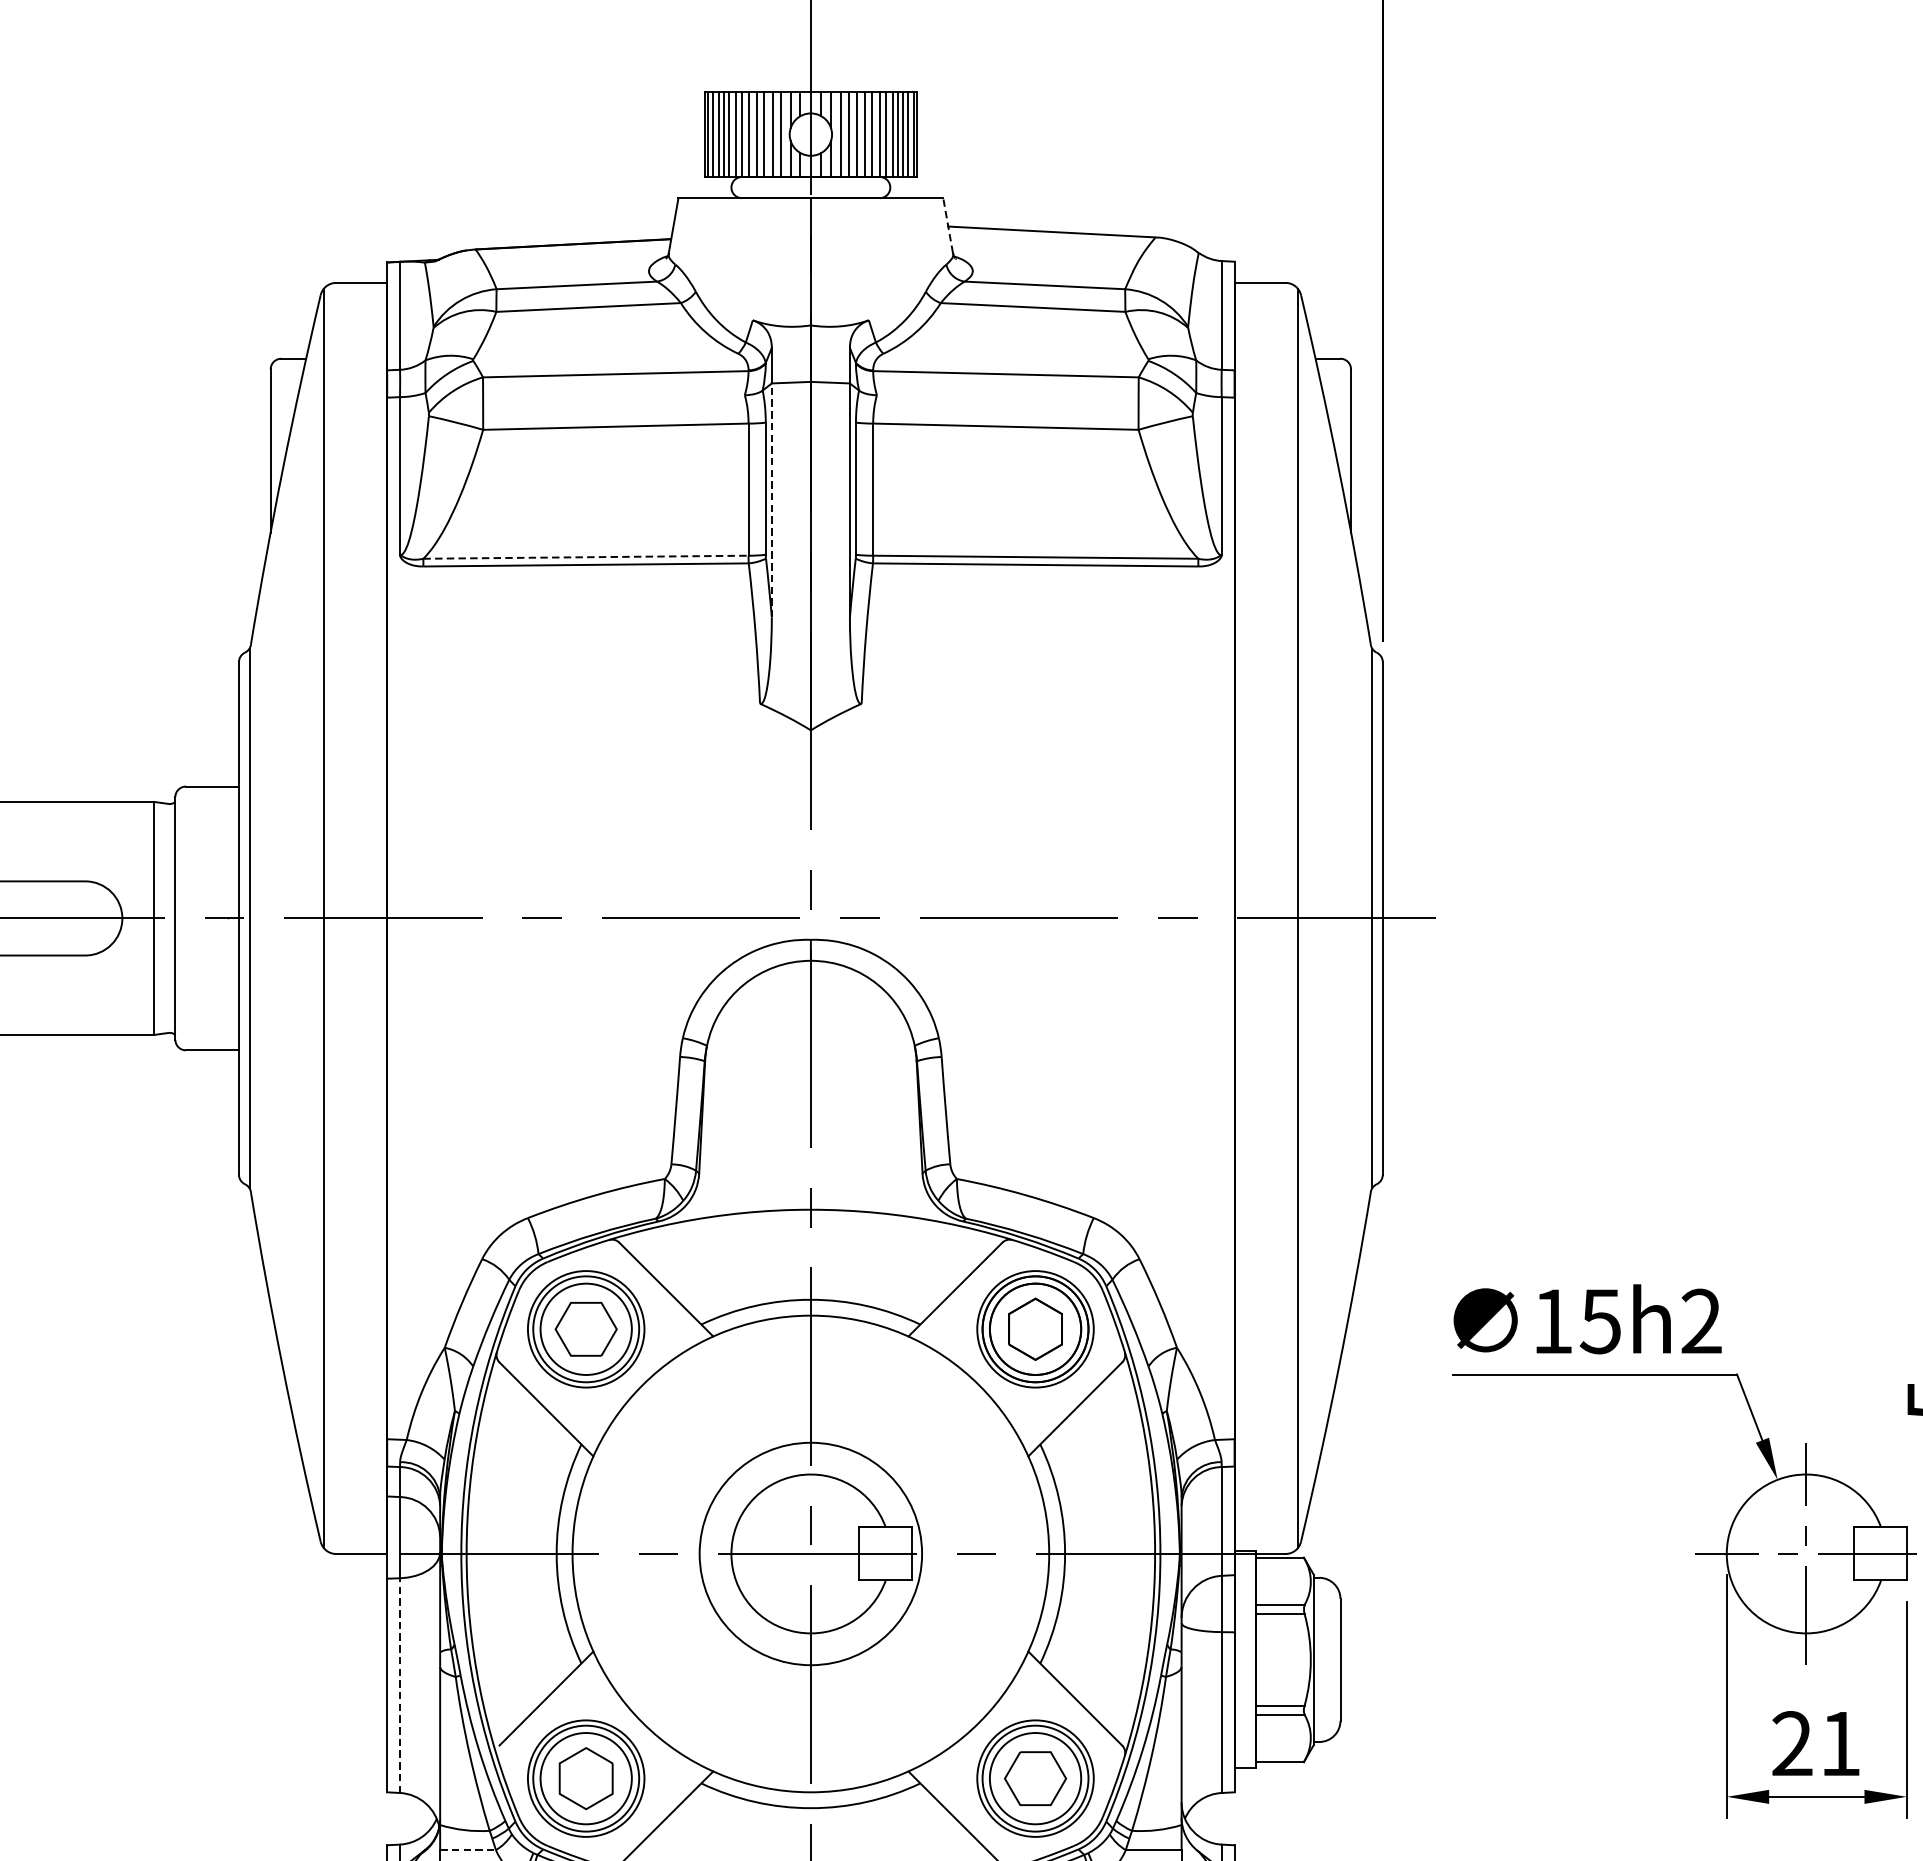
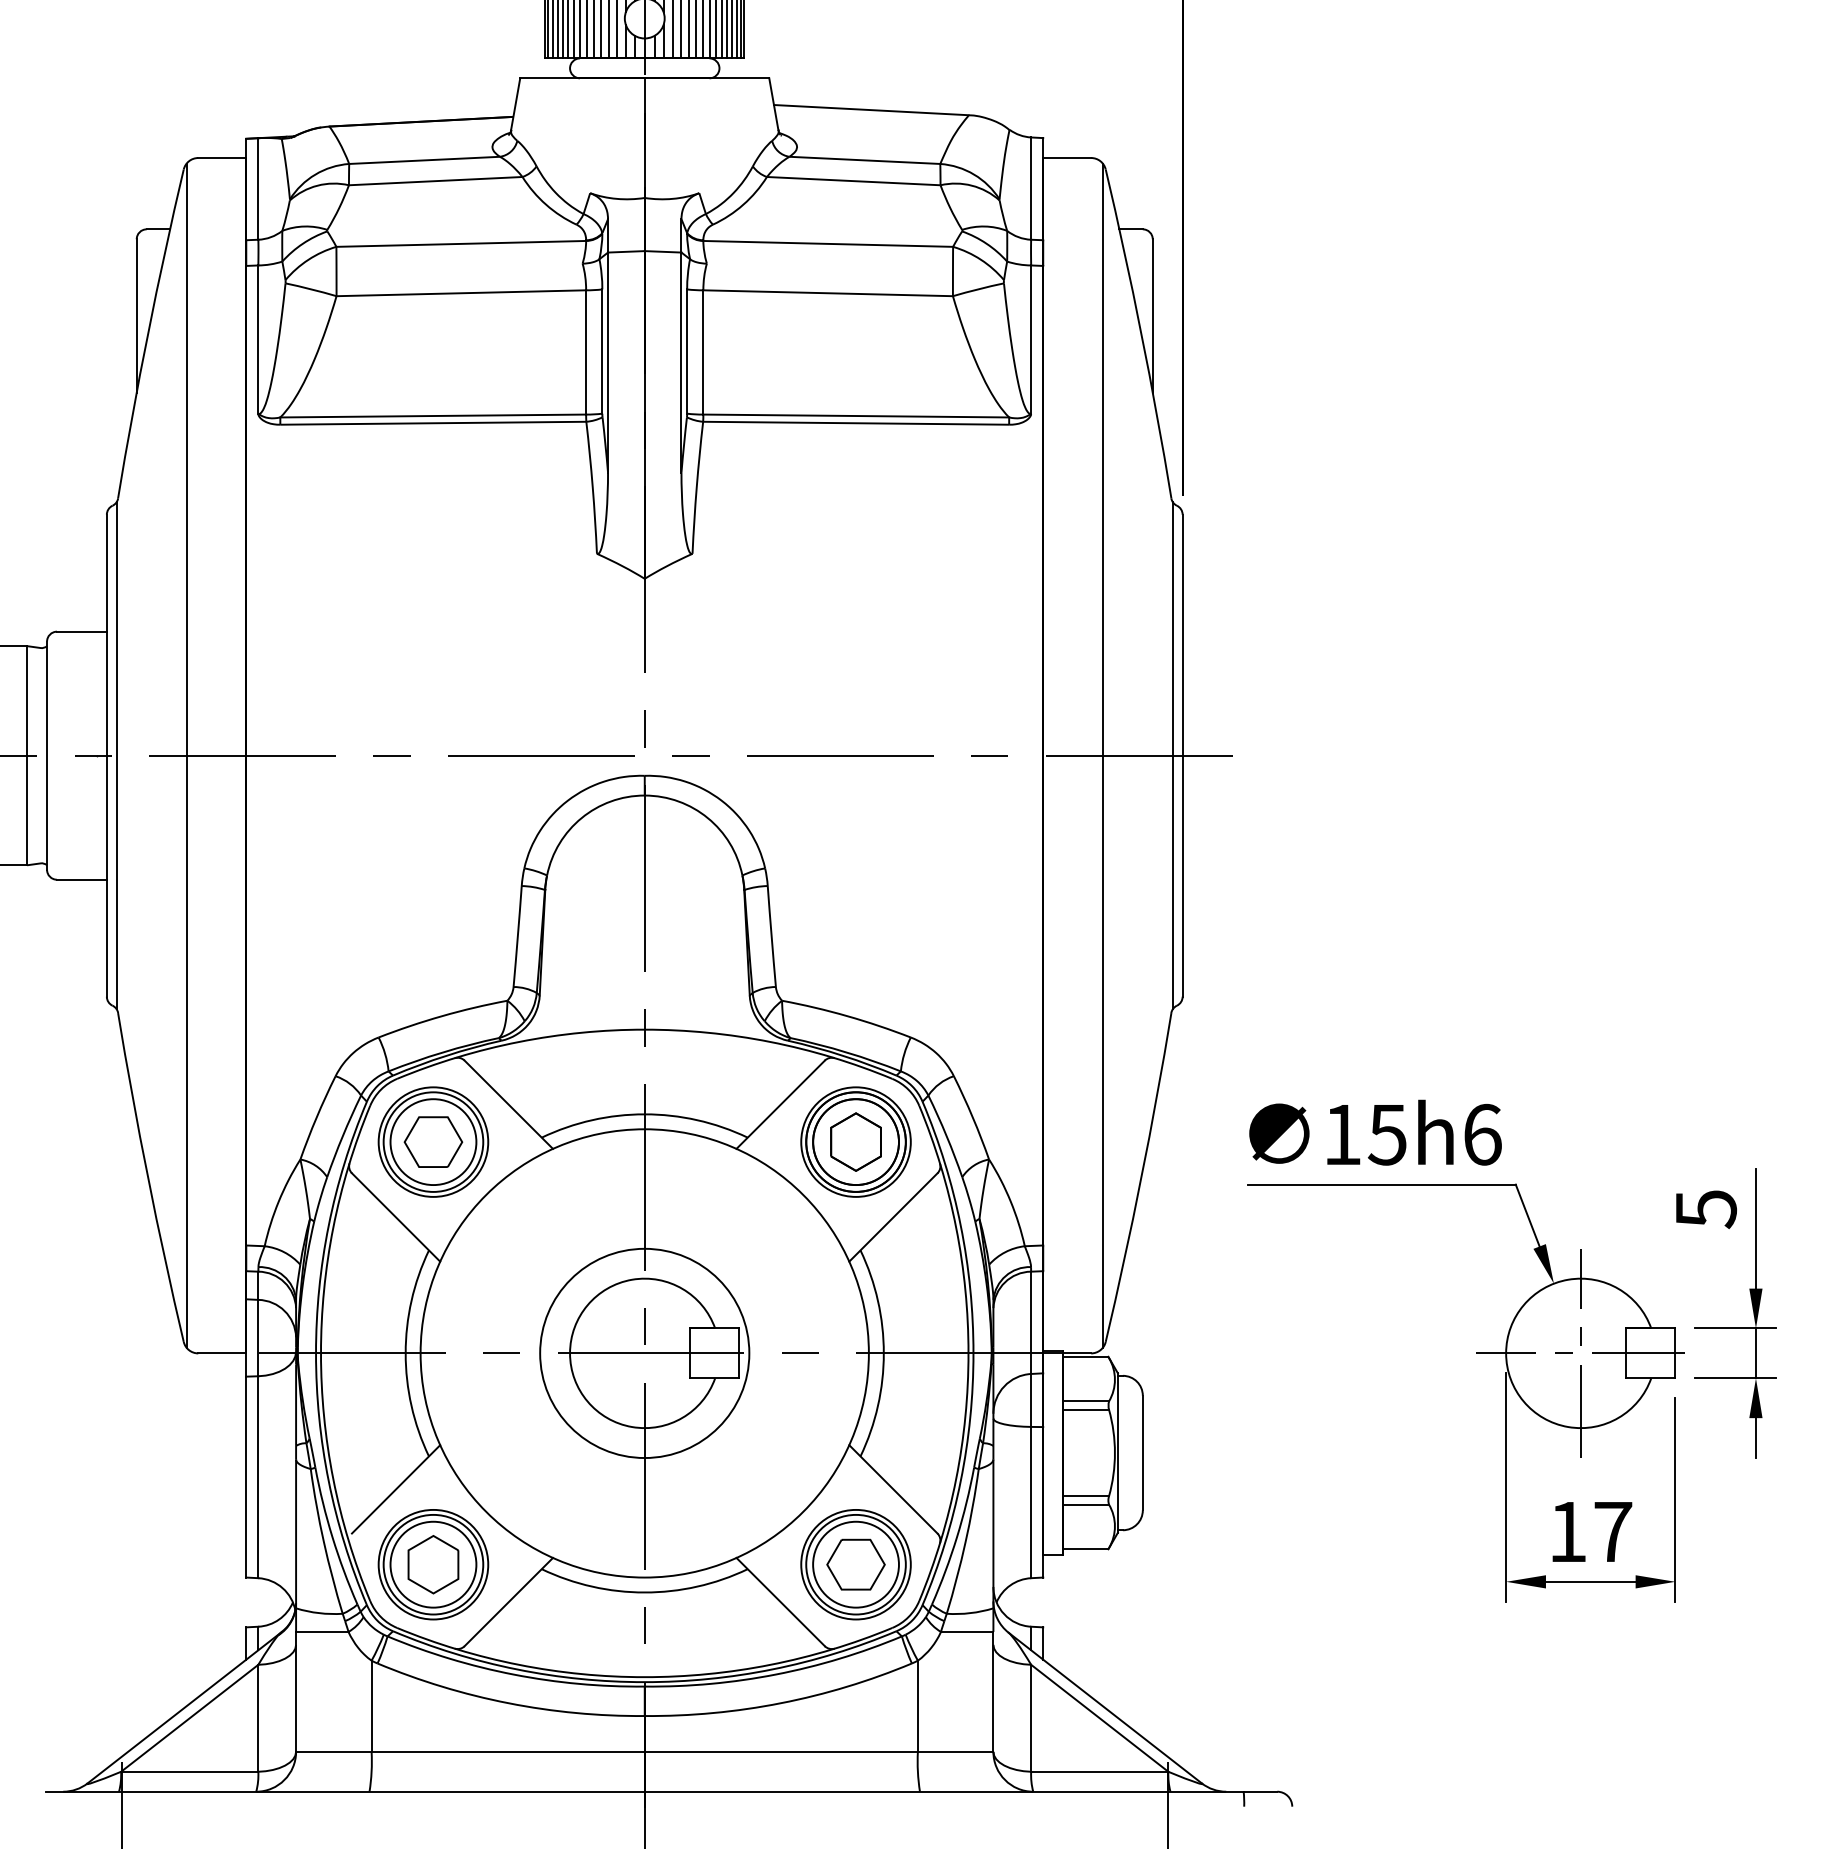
line: (947, 224) -> (773, 103), dashed -> solid
line: (772, 500) -> (608, 362), dashed -> solid
line: (586, 557) -> (433, 416), dashed -> solid
text: (1701, 1321) -> (1482, 1134), 15h2 -> 15h6
line: (400, 1685) -> (258, 1477), dashed -> solid
text: (1816, 1743) -> (1590, 1531), 21 -> 17
line: (468, 1849) -> (322, 1631), dashed -> solid

